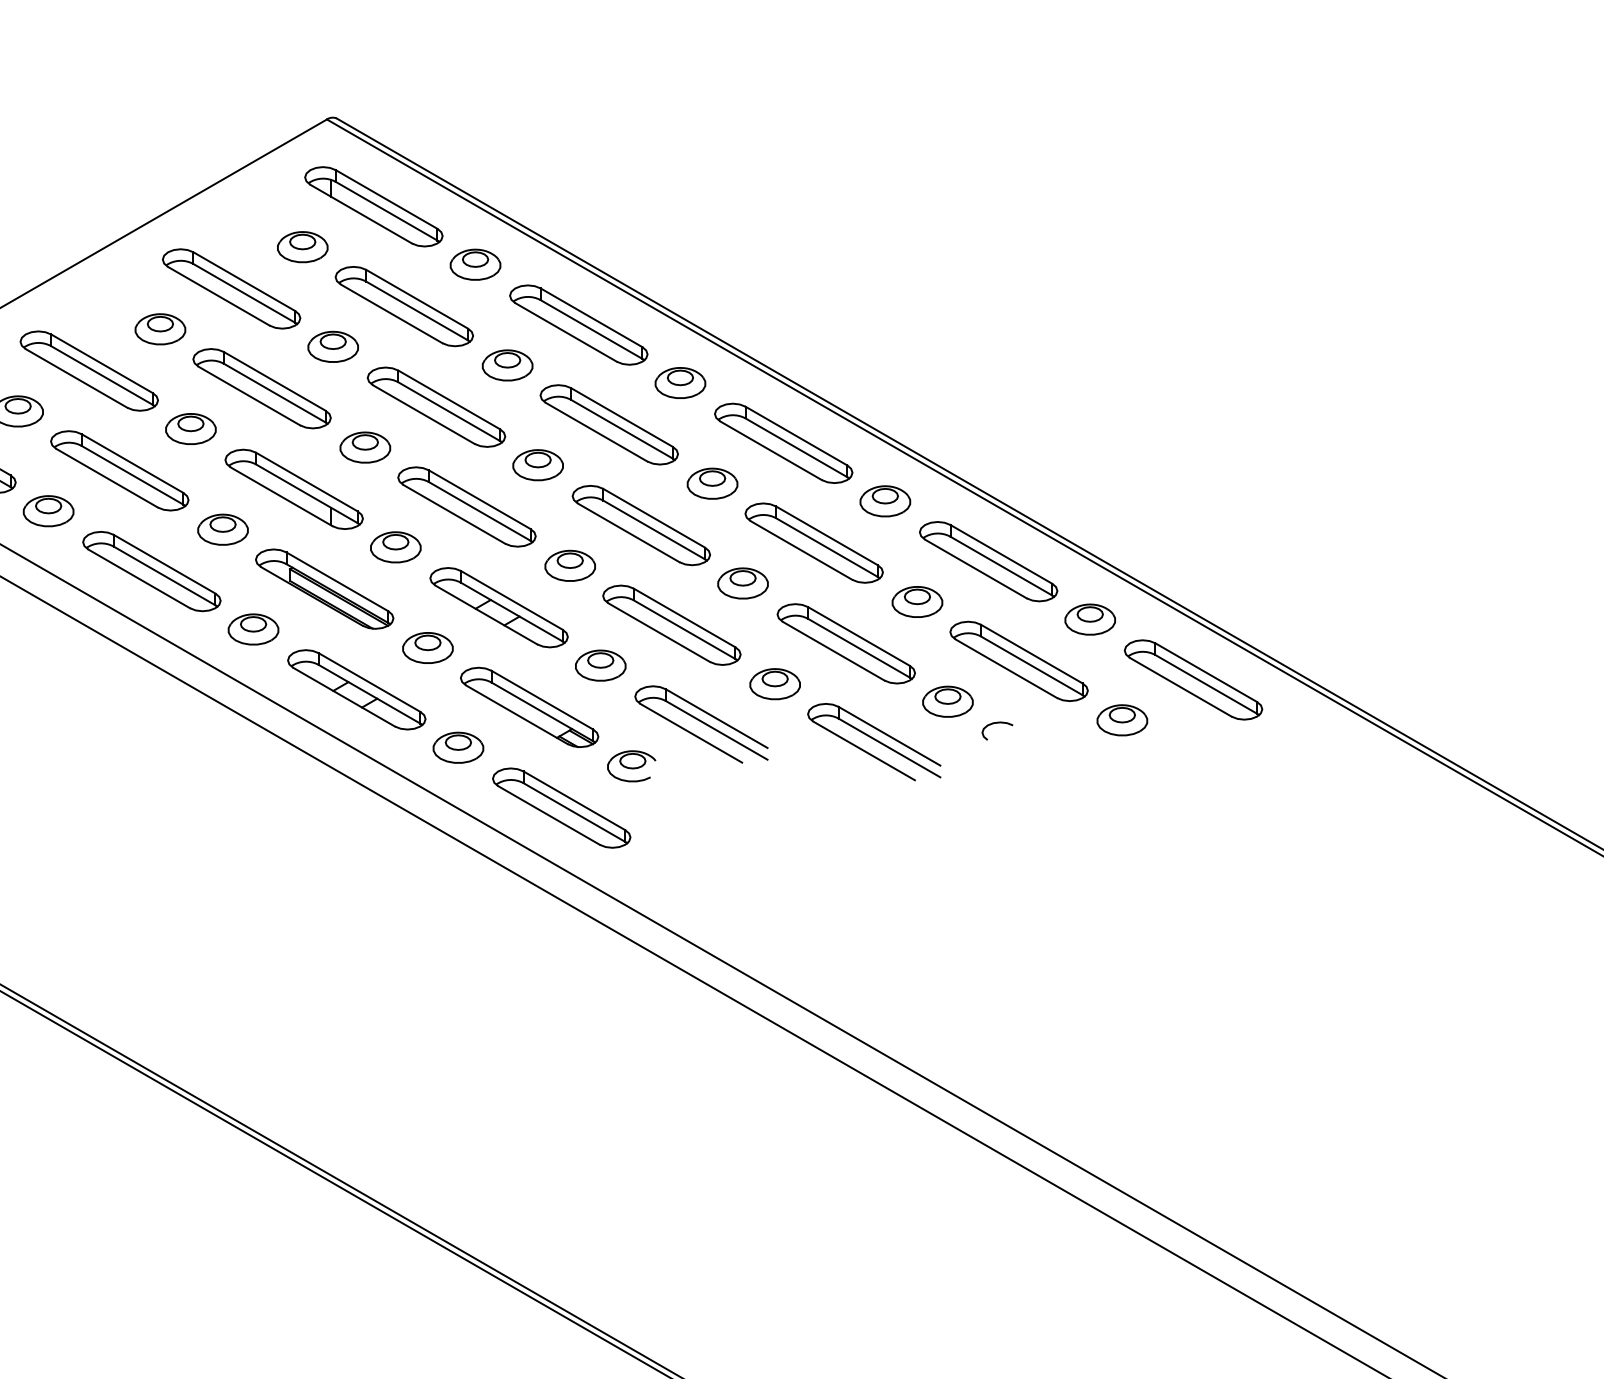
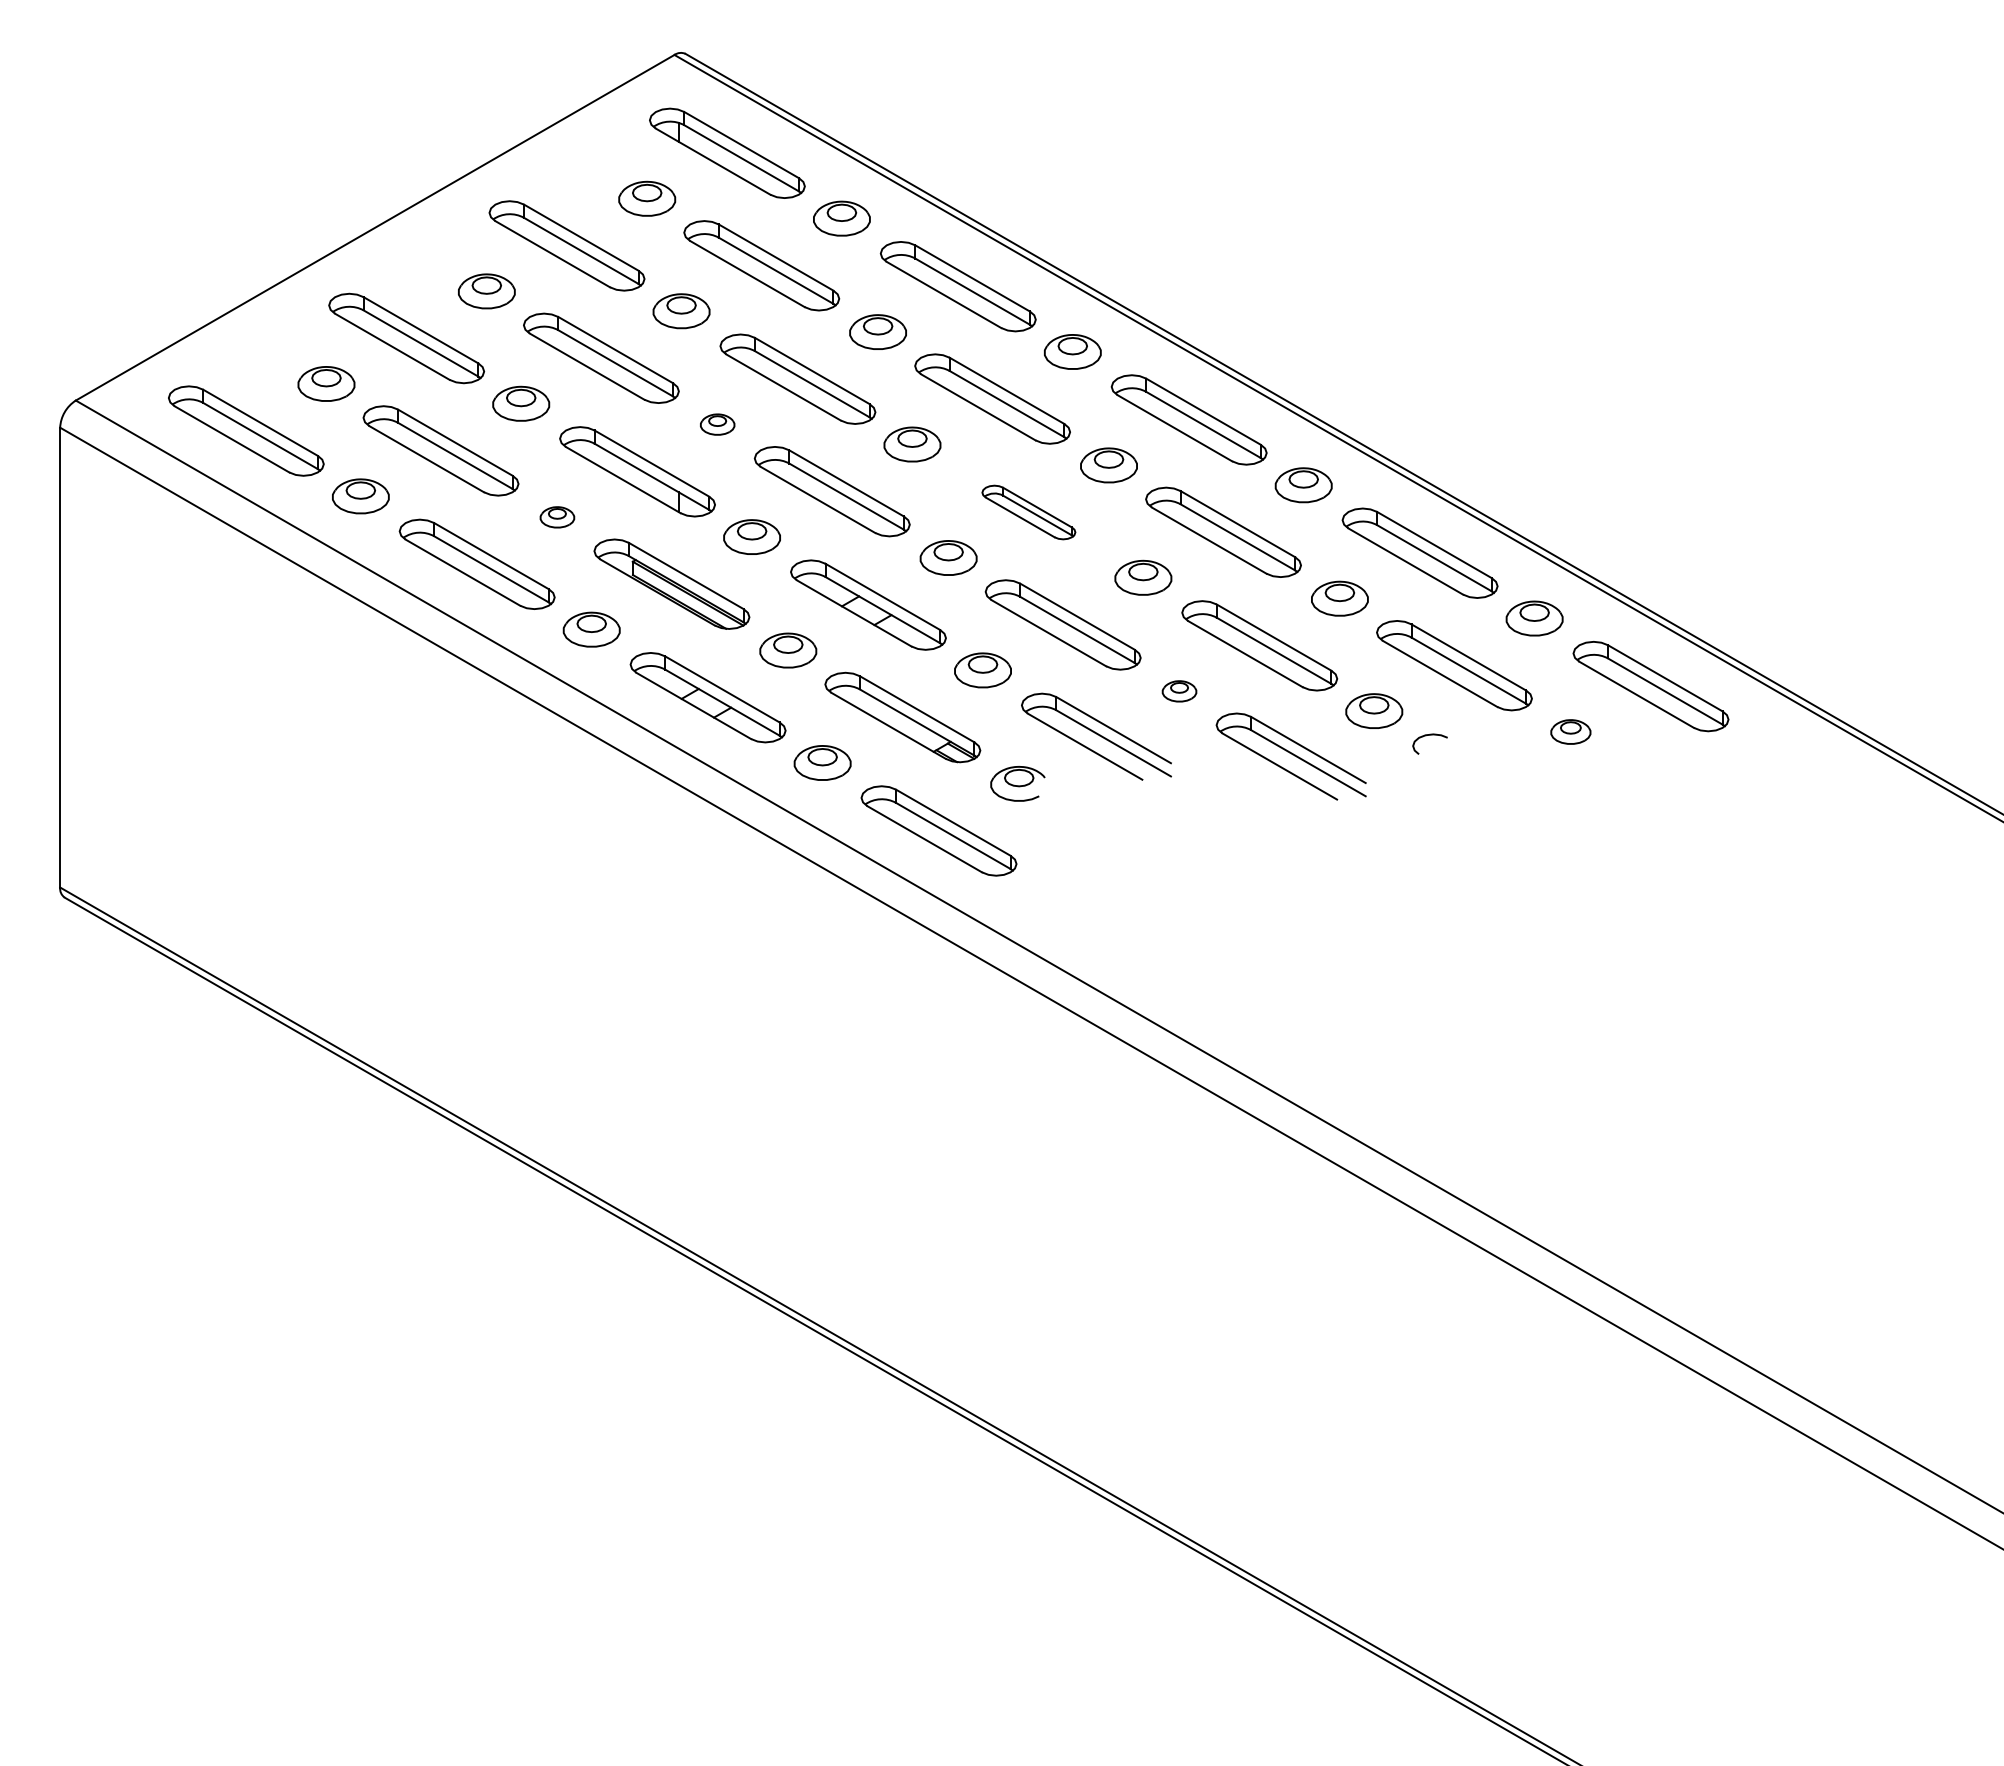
part: (365, 447) -> (717, 424), size x0.6
part: (641, 525) -> (1028, 512), size x0.6
part: (223, 529) -> (557, 517), size x0.6
part: (775, 684) -> (1179, 691), size x0.6
part: (1122, 719) -> (1570, 731), size x0.7

